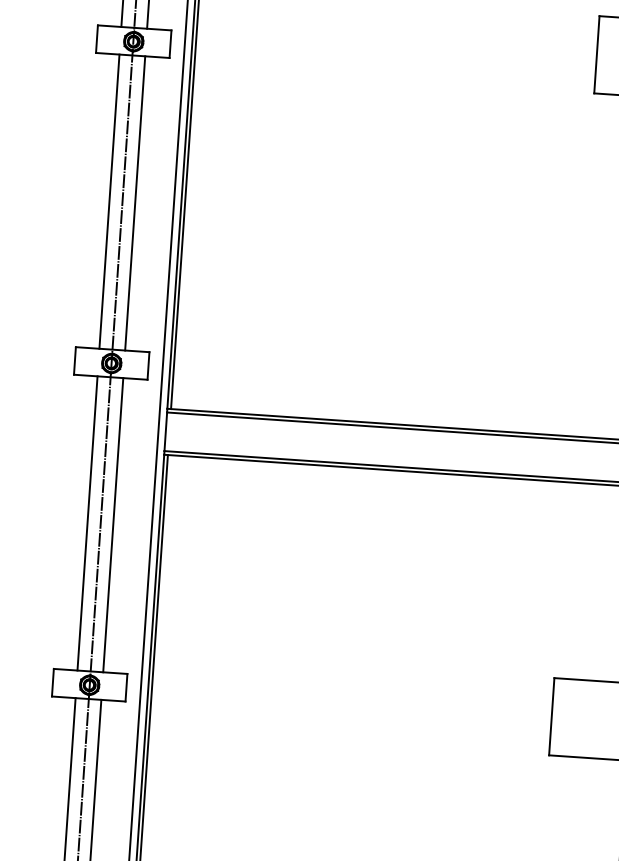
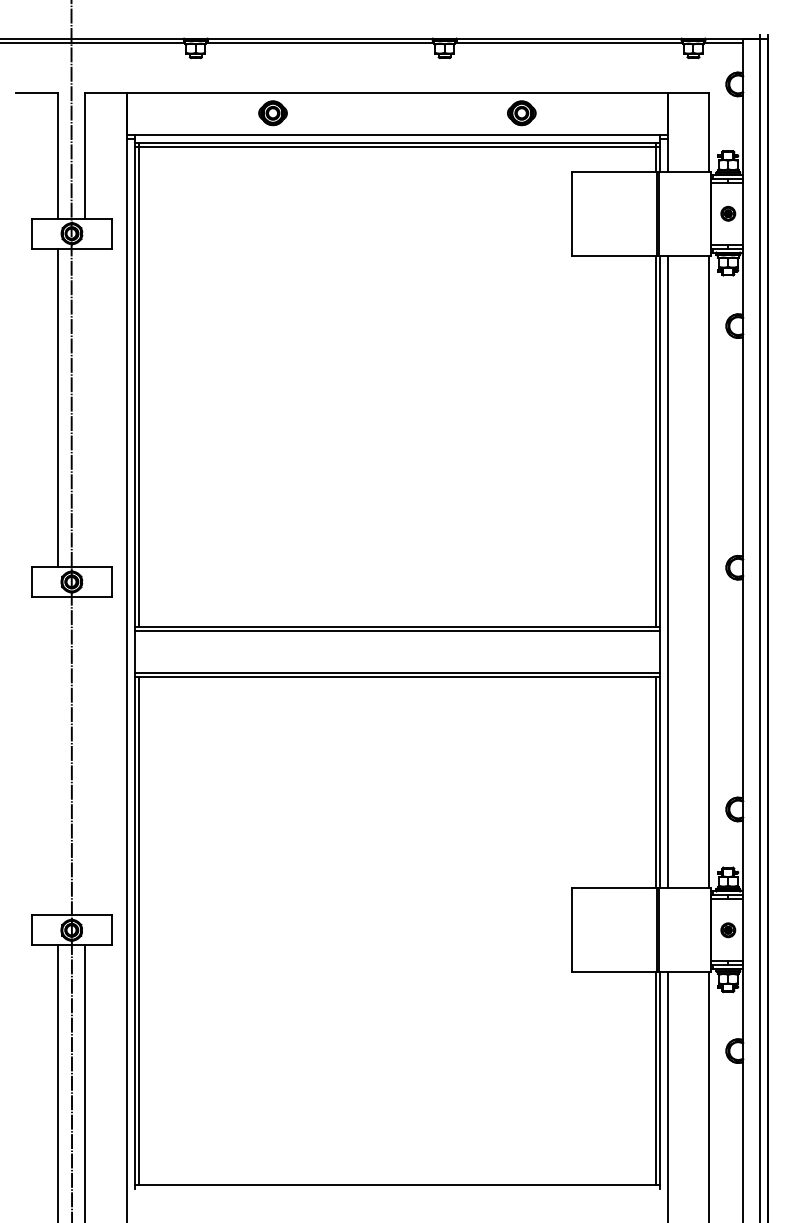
line: (135, 203) -> (85, 407), removed
line: (87, 522) -> (57, 755), removed
line: (113, 524) -> (85, 755), removed

